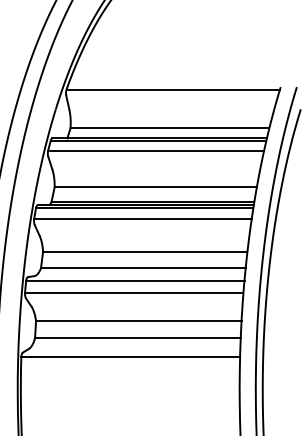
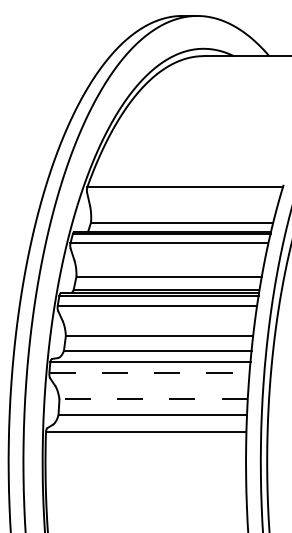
line: (134, 292) -> (149, 373), solid -> dashed
line: (138, 321) -> (153, 399), solid -> dashed

